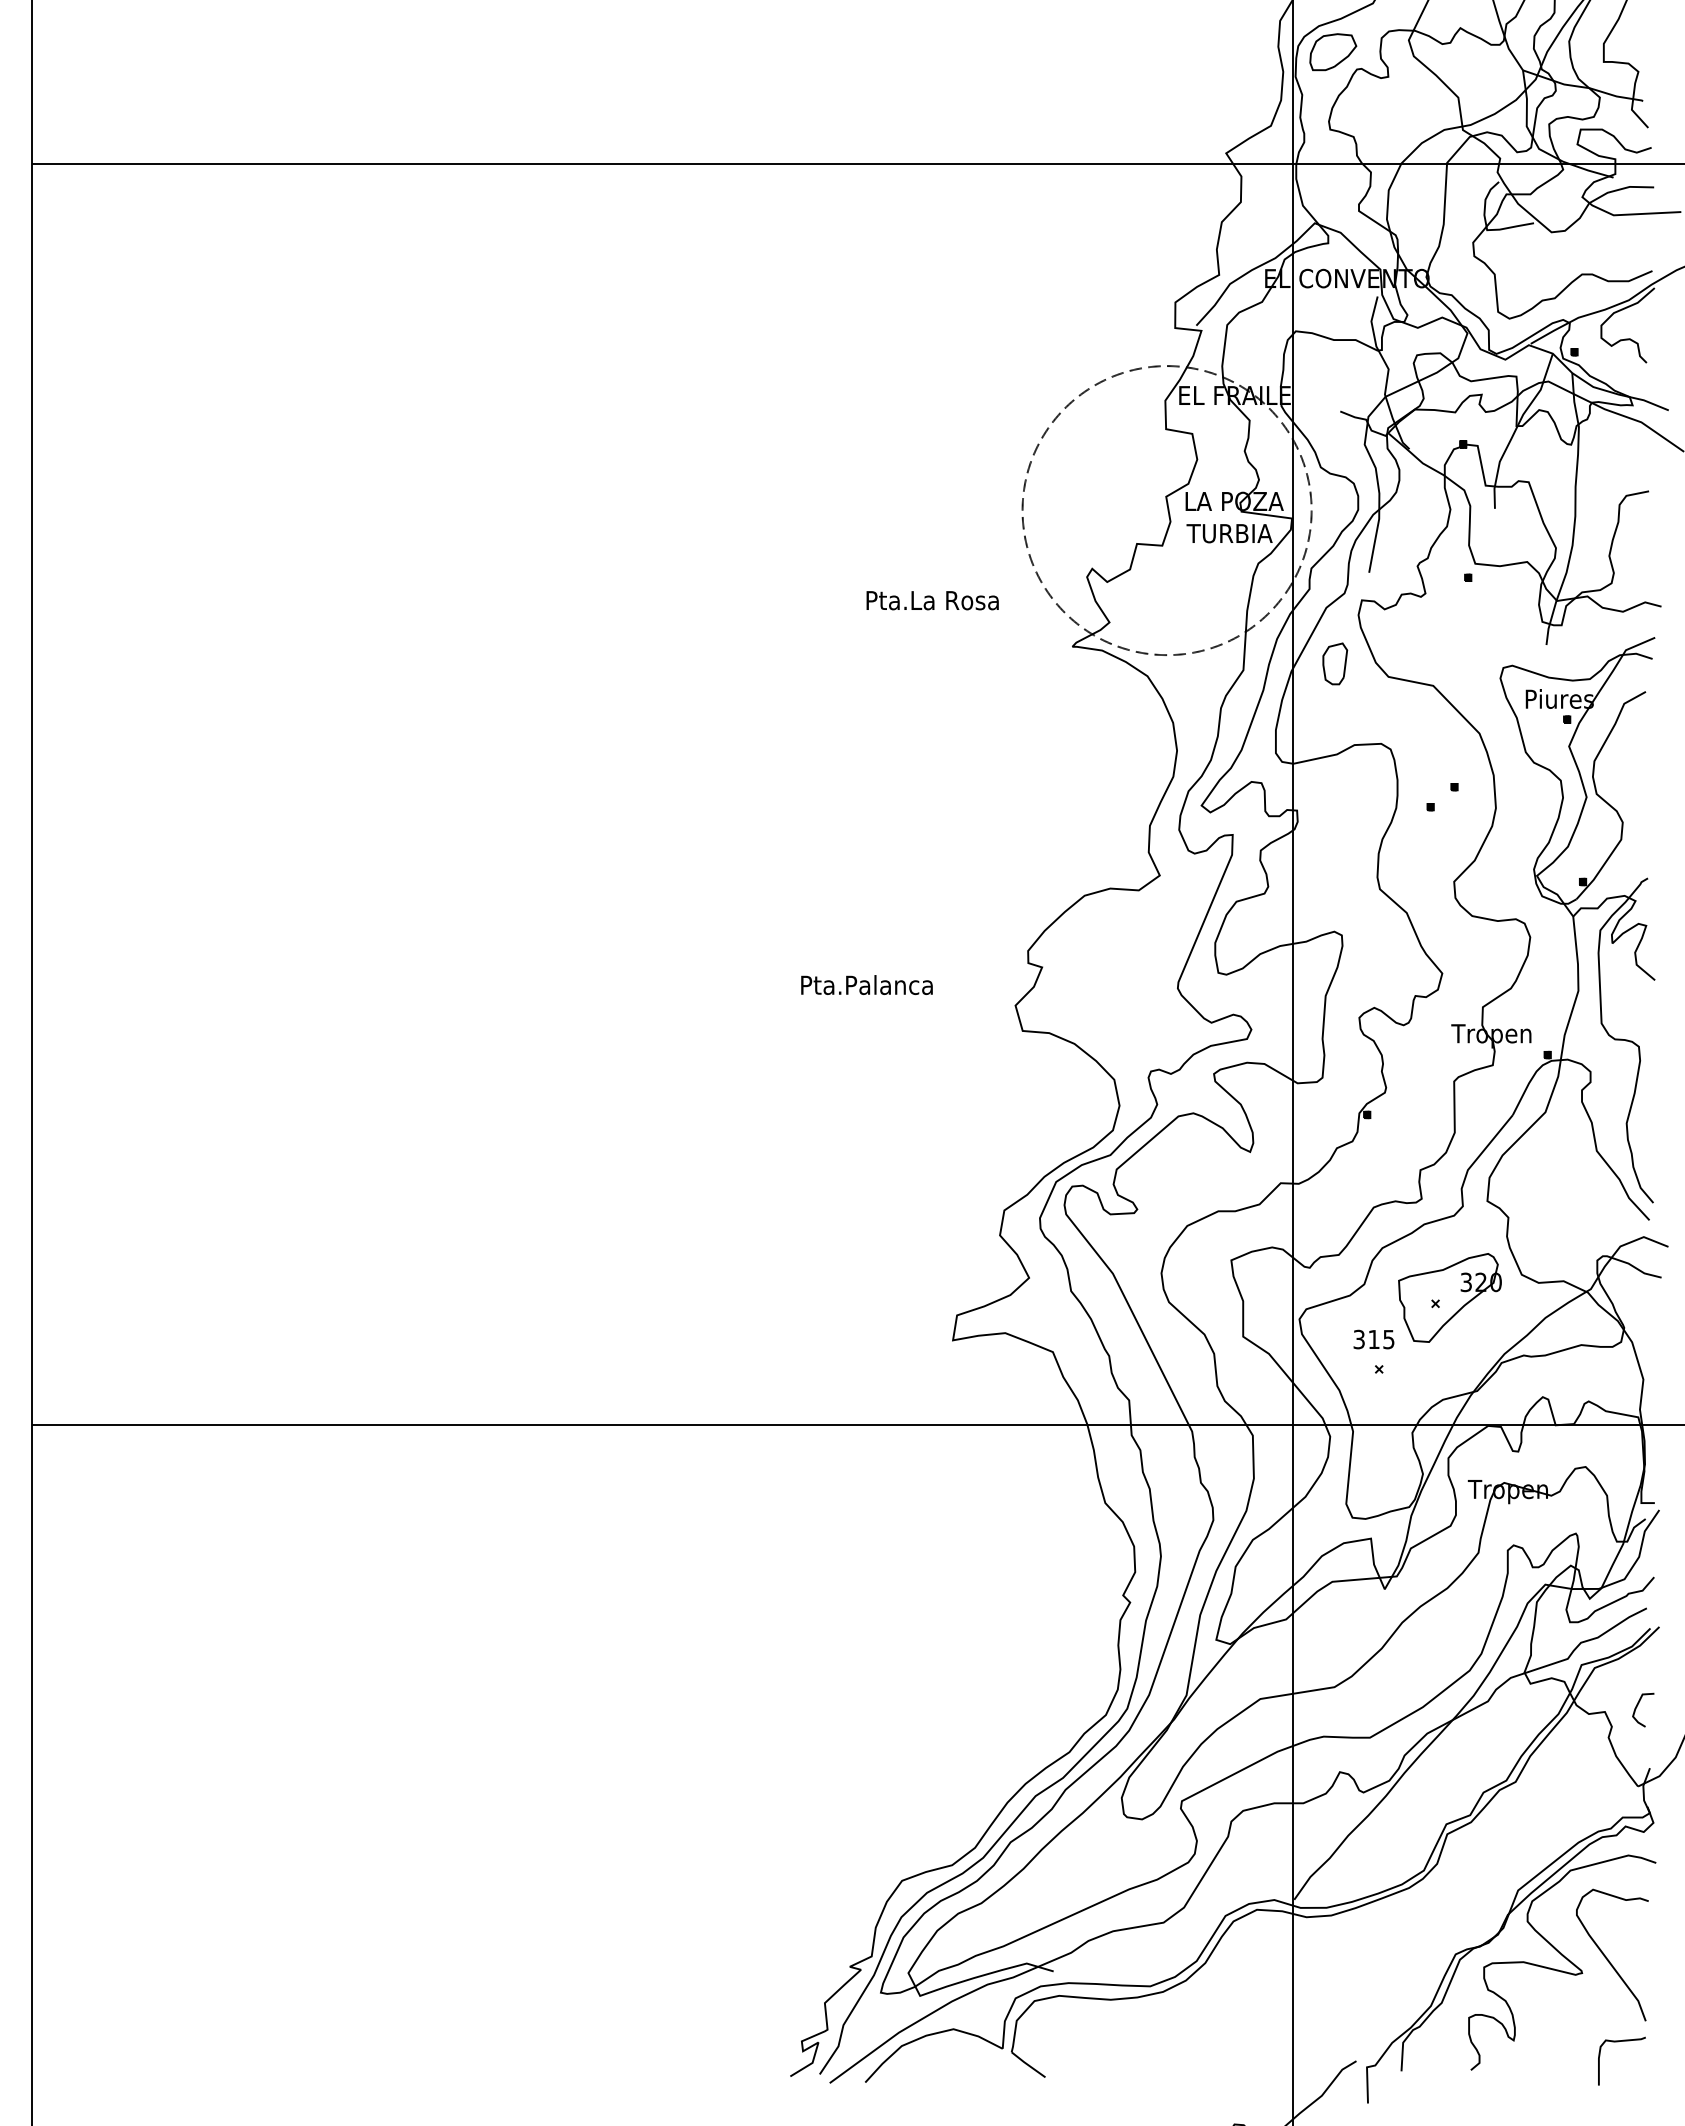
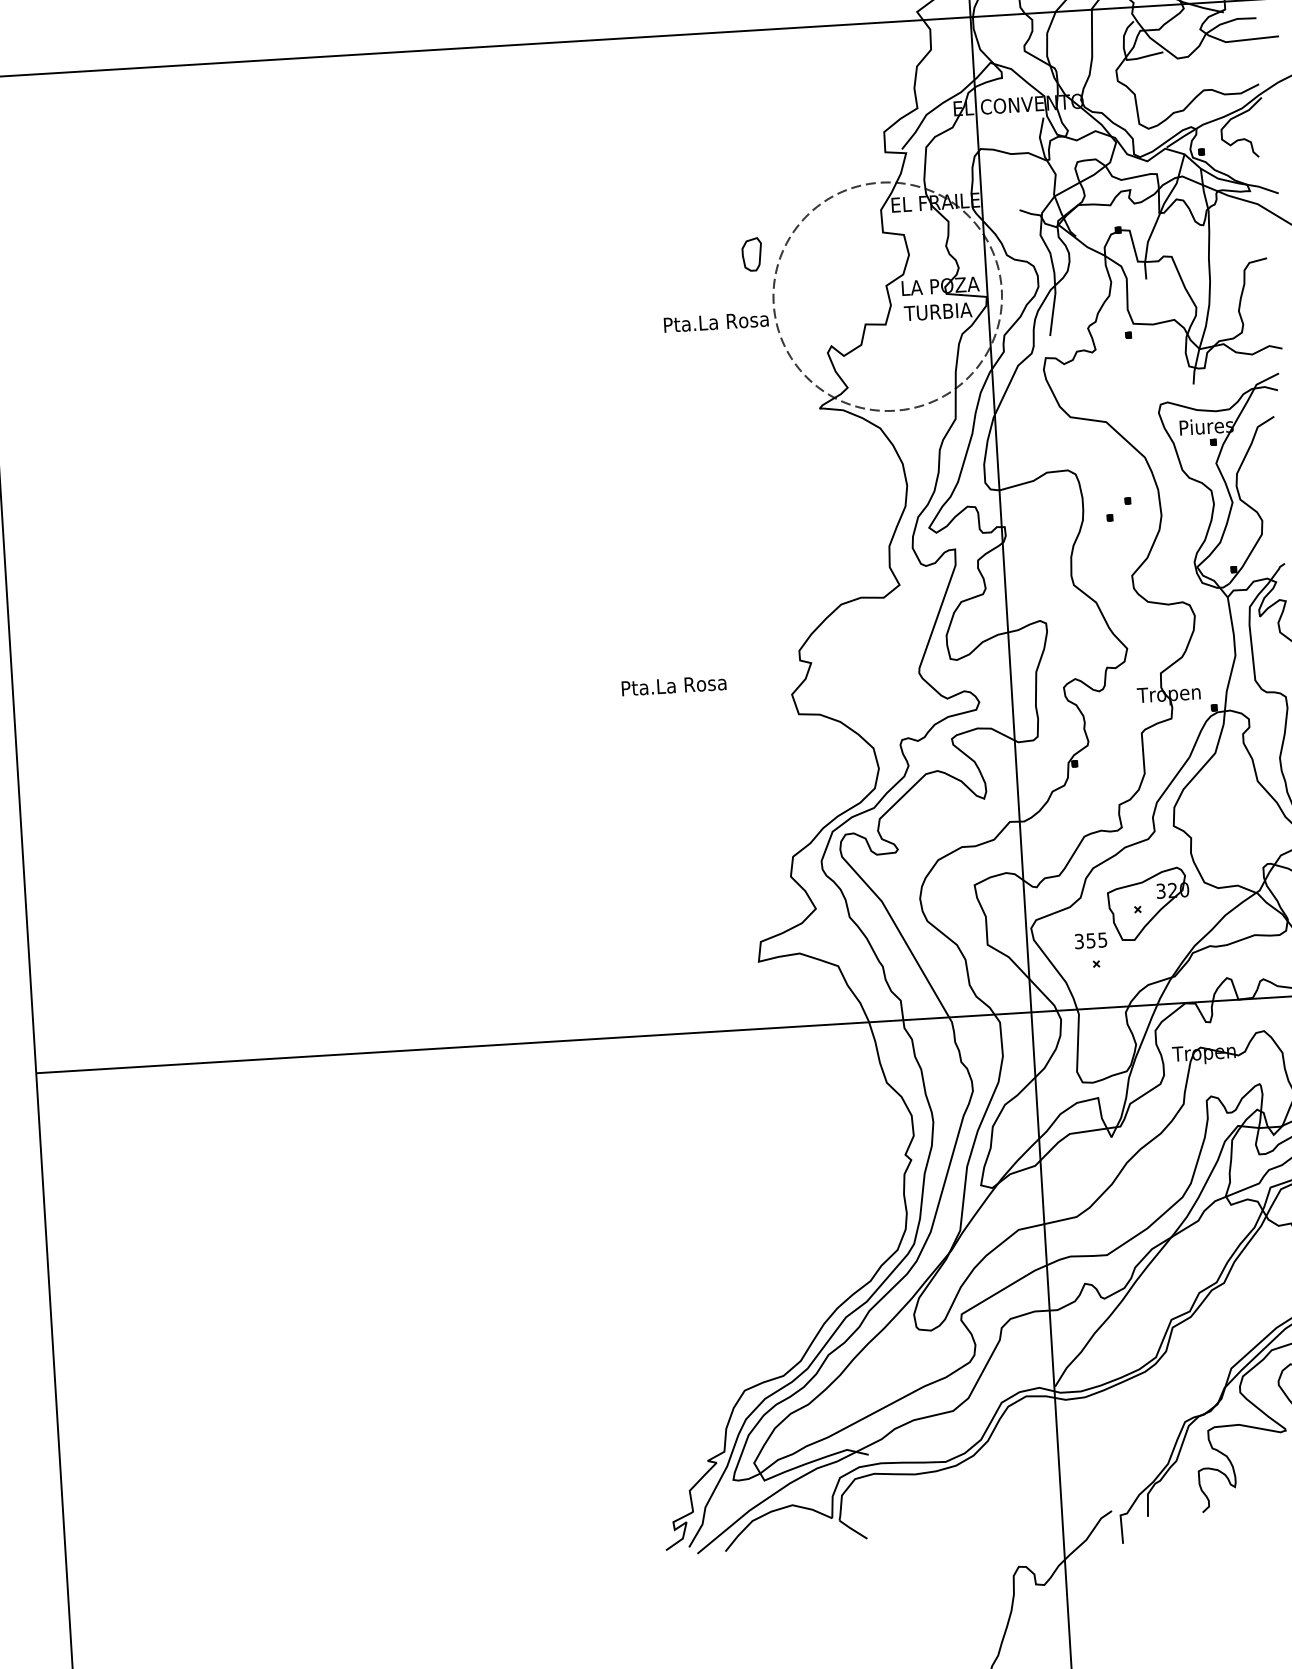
text: (932, 600) -> (716, 322), moved
part: (1335, 663) -> (752, 254), moved
text: (890, 985) -> (692, 684), Pta.Palanca -> Pta.La Rosa
text: (1373, 1339) -> (1090, 940), 315 -> 355

